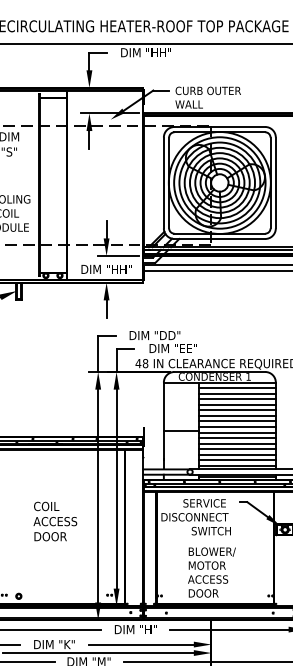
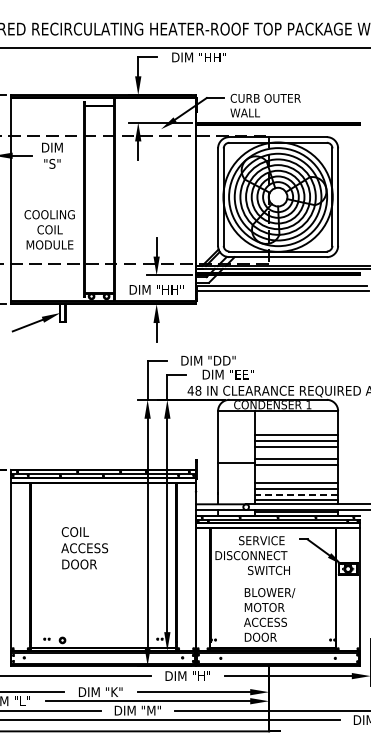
line: (237, 388) -> (296, 417), removed
line: (237, 394) -> (296, 423), removed
line: (237, 399) -> (296, 429), removed
line: (237, 421) -> (296, 452), removed
line: (237, 437) -> (296, 470), removed
line: (237, 443) -> (296, 476), removed
line: (237, 460) -> (296, 494), solid -> dashed
text: (55, 521) -> (84, 548), moved

